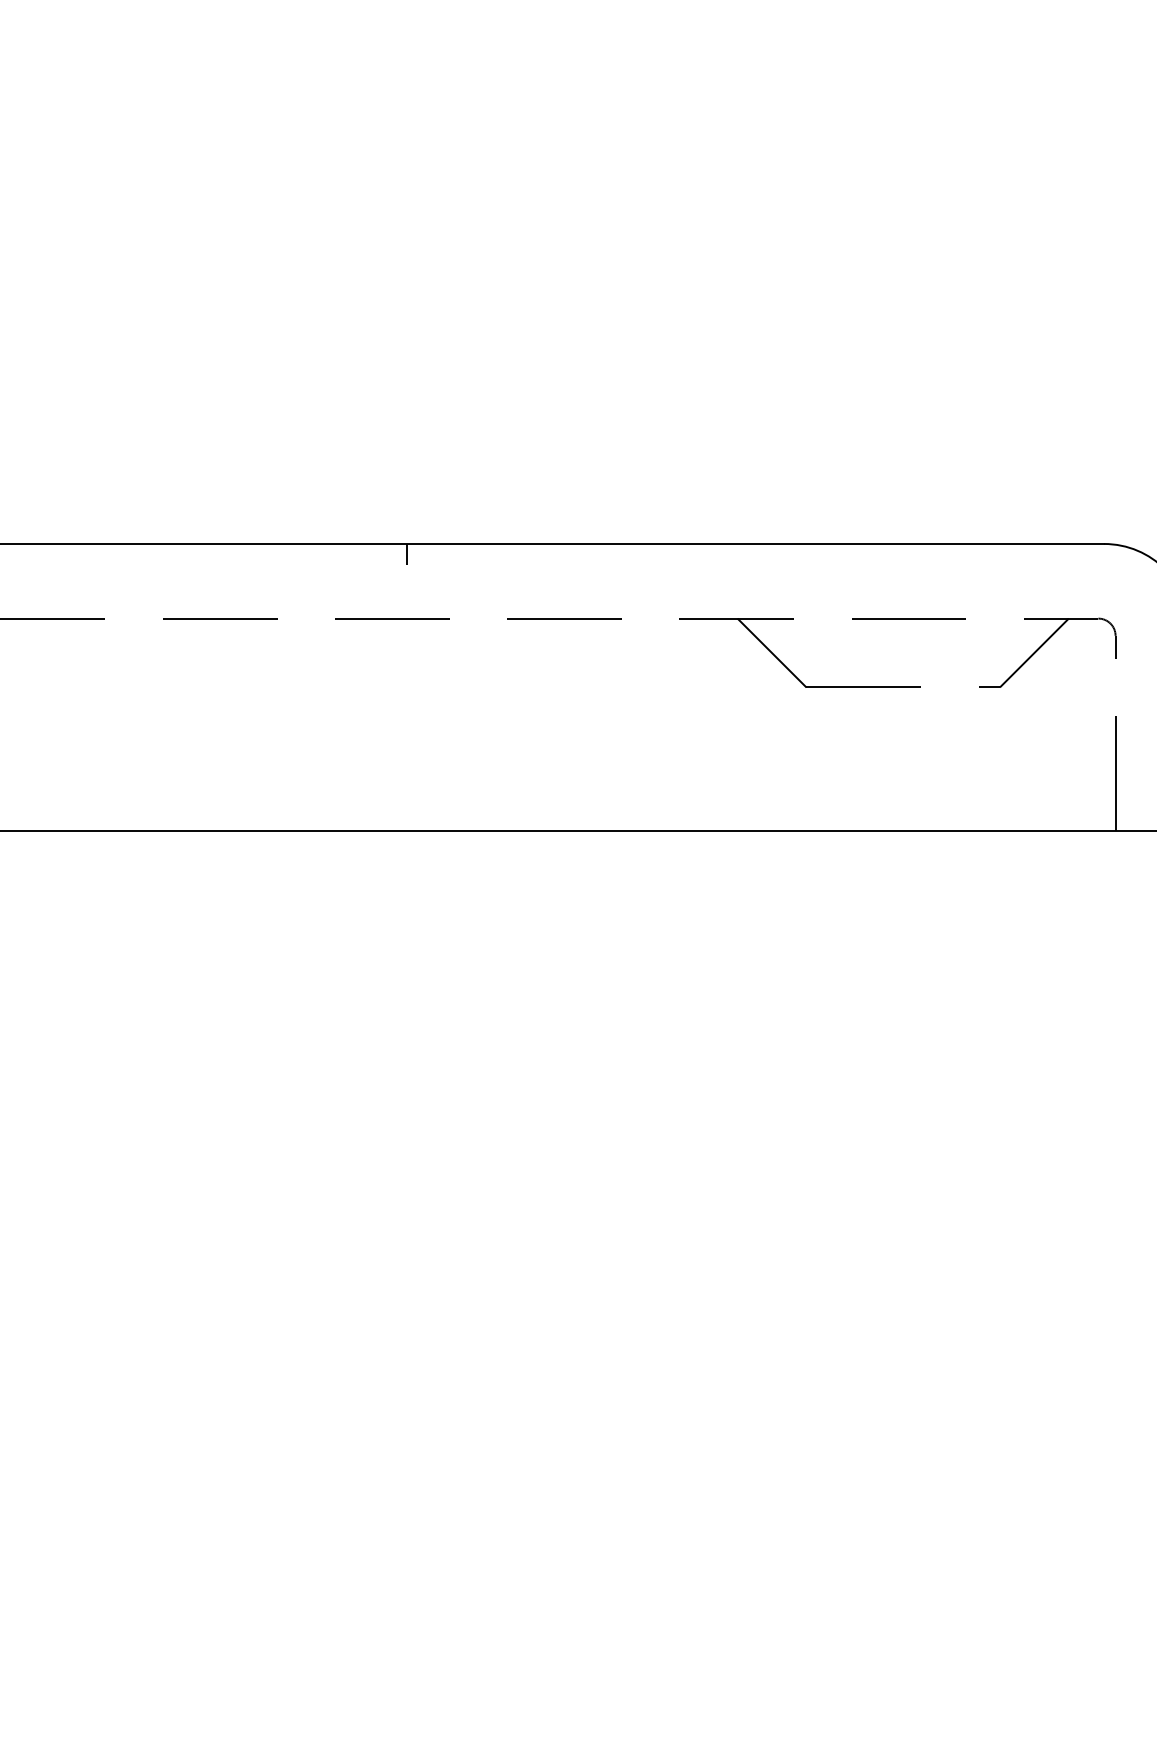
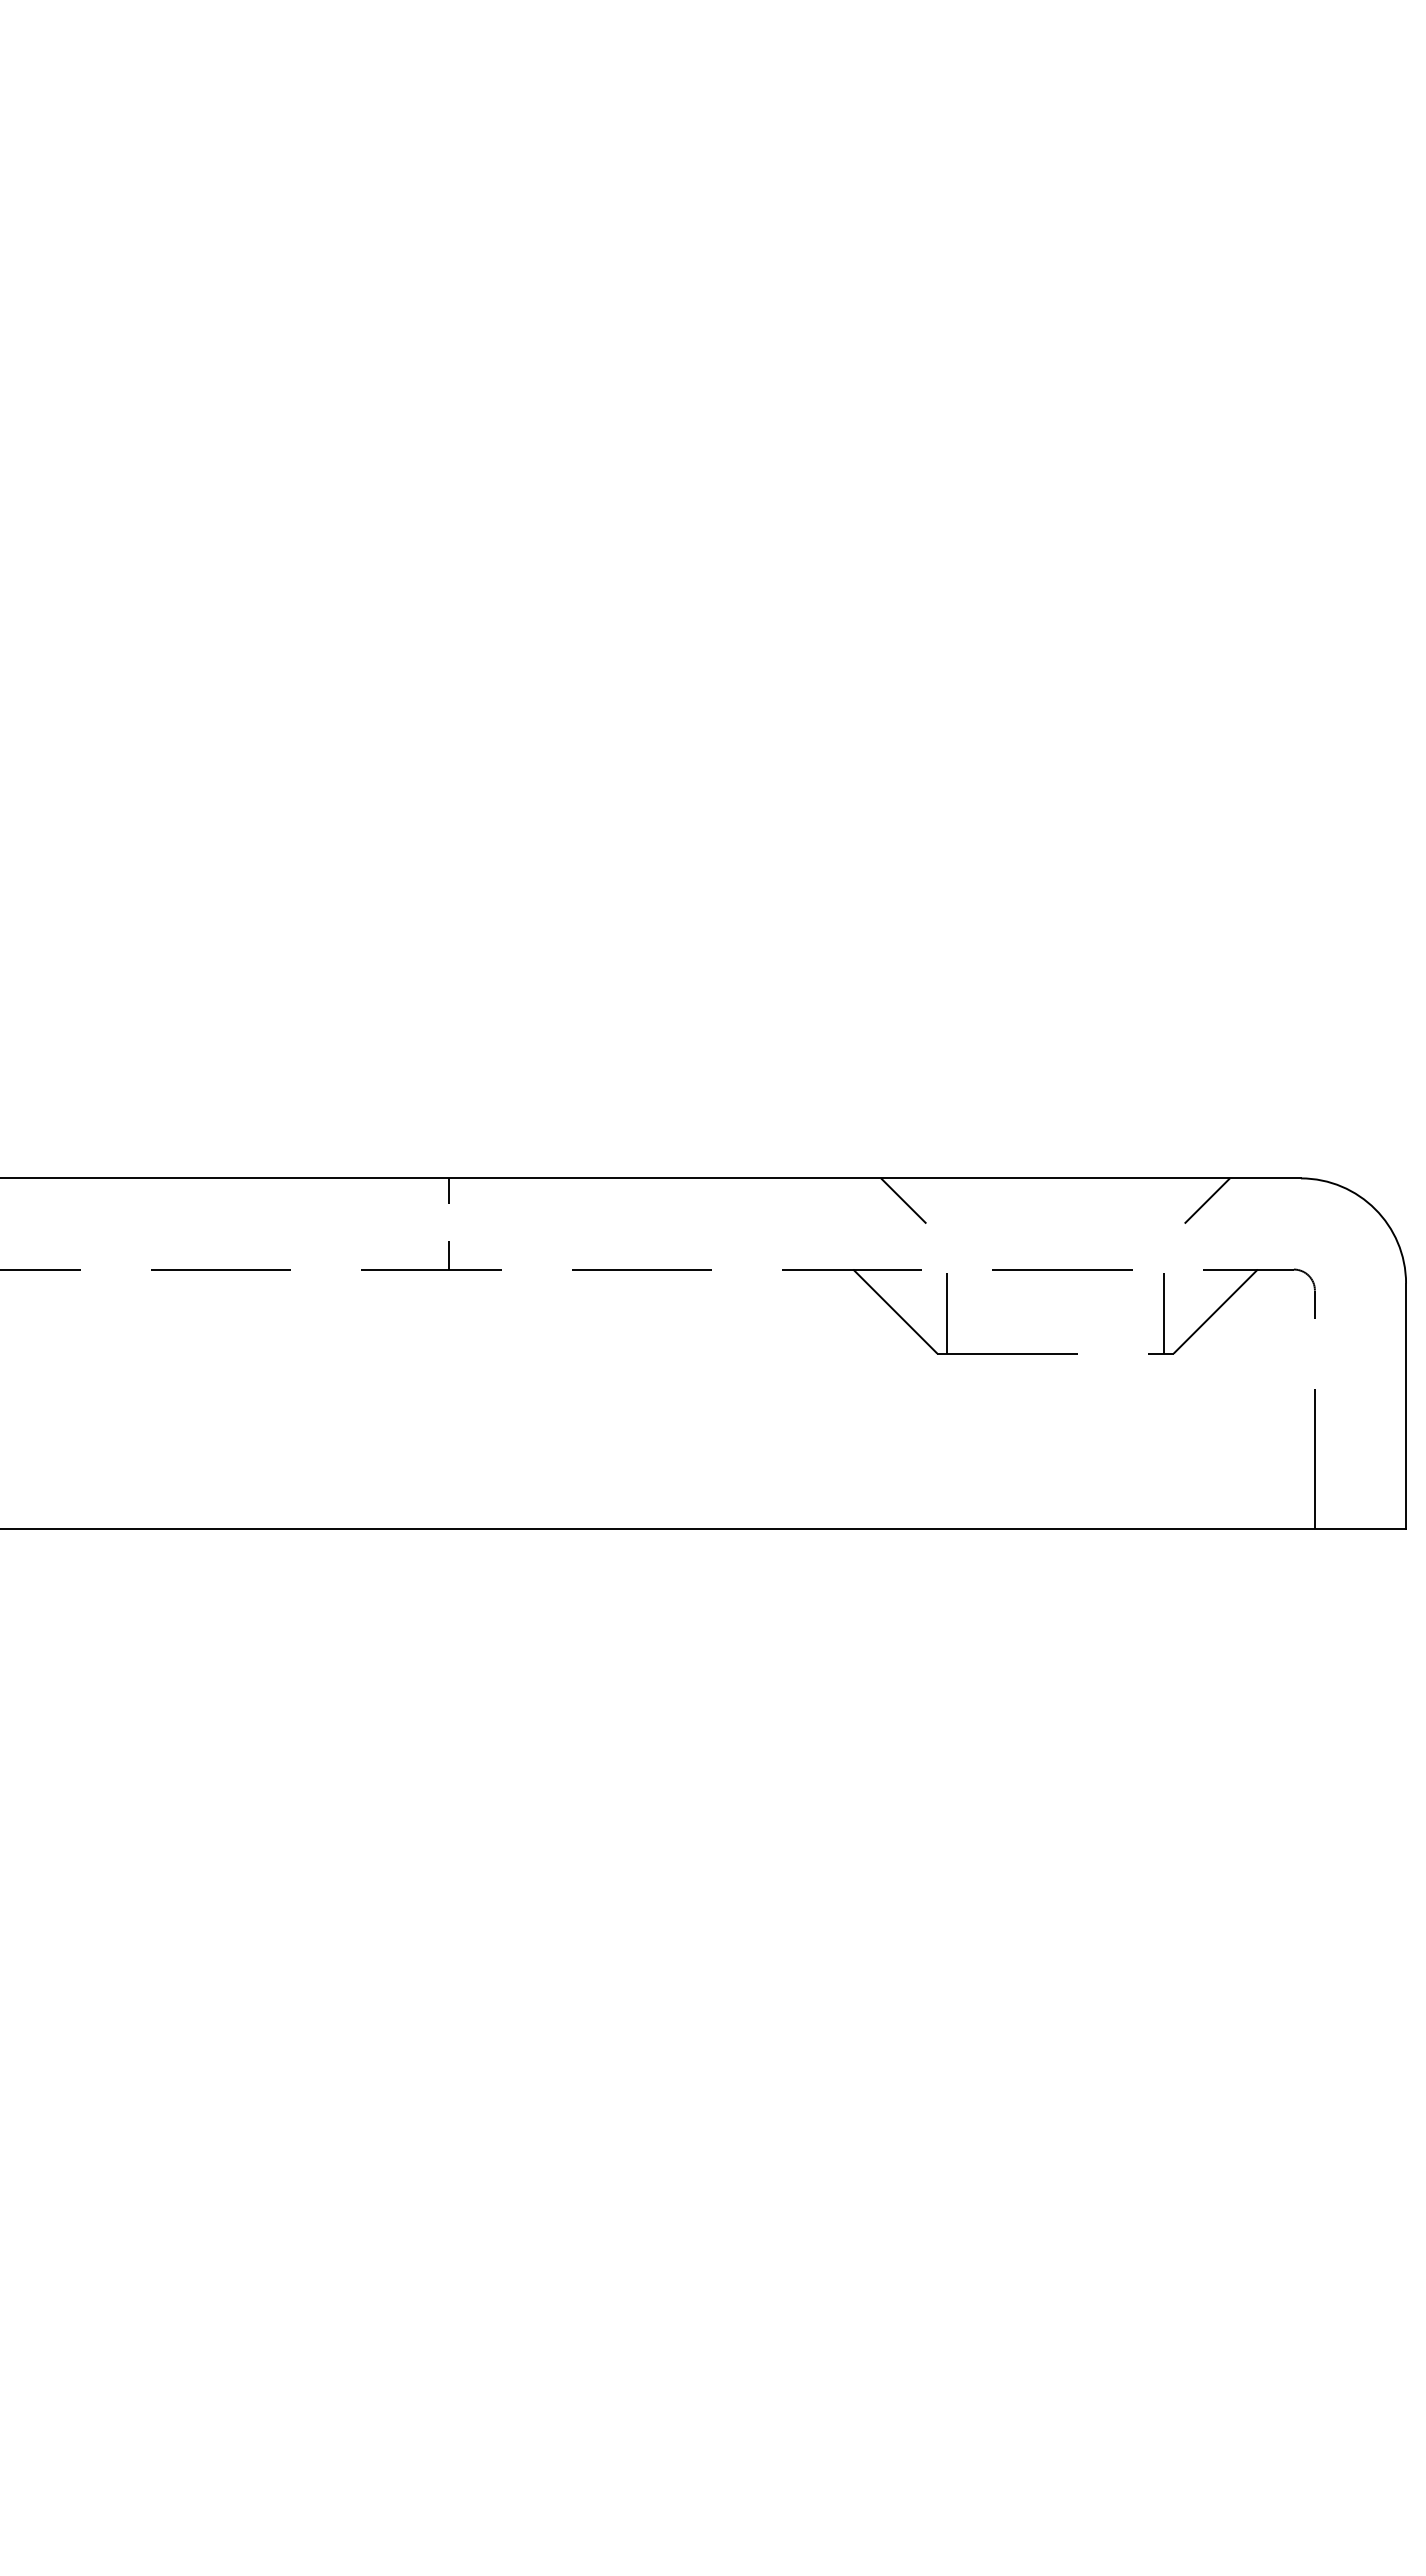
line: (778, 562) -> (903, 1200), added
line: (1026, 562) -> (1206, 1200), added
line: (406, 607) -> (449, 1255), added
line: (813, 654) -> (946, 1313), added
line: (992, 654) -> (1164, 1313), added

